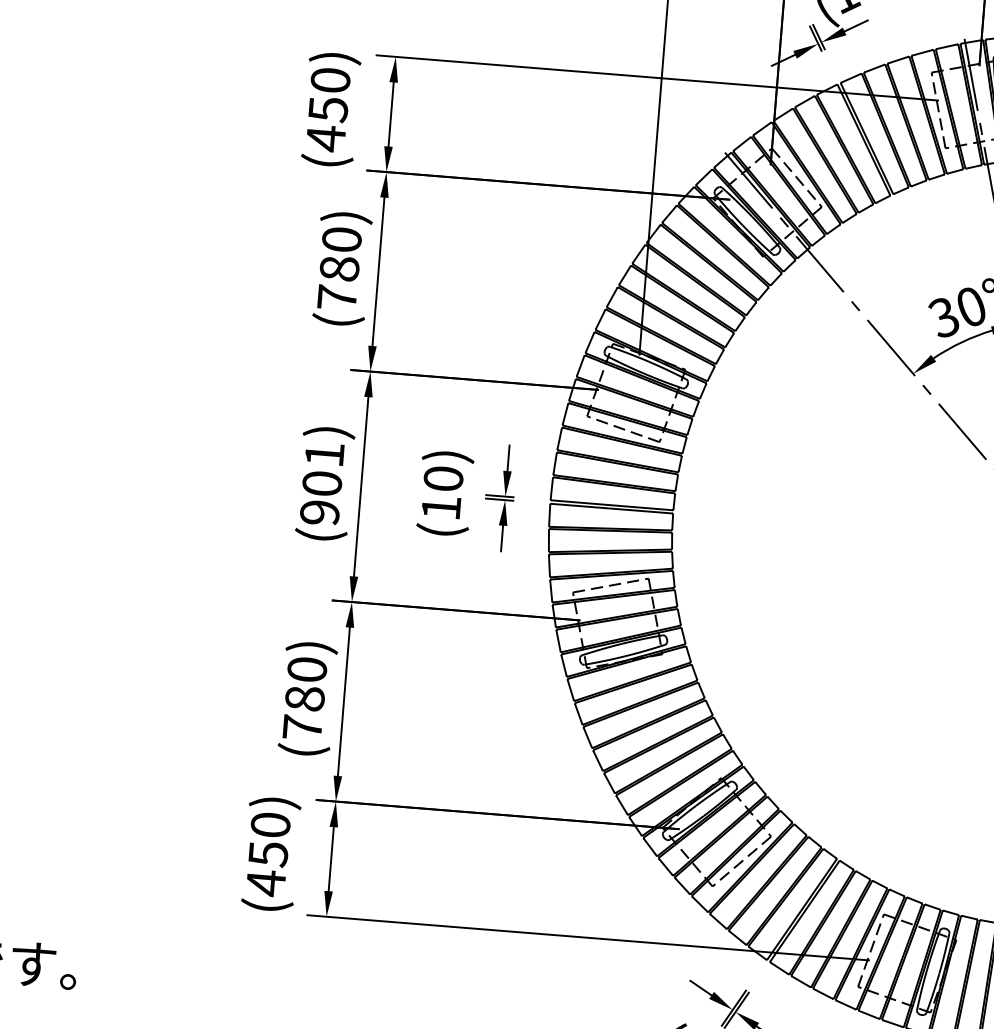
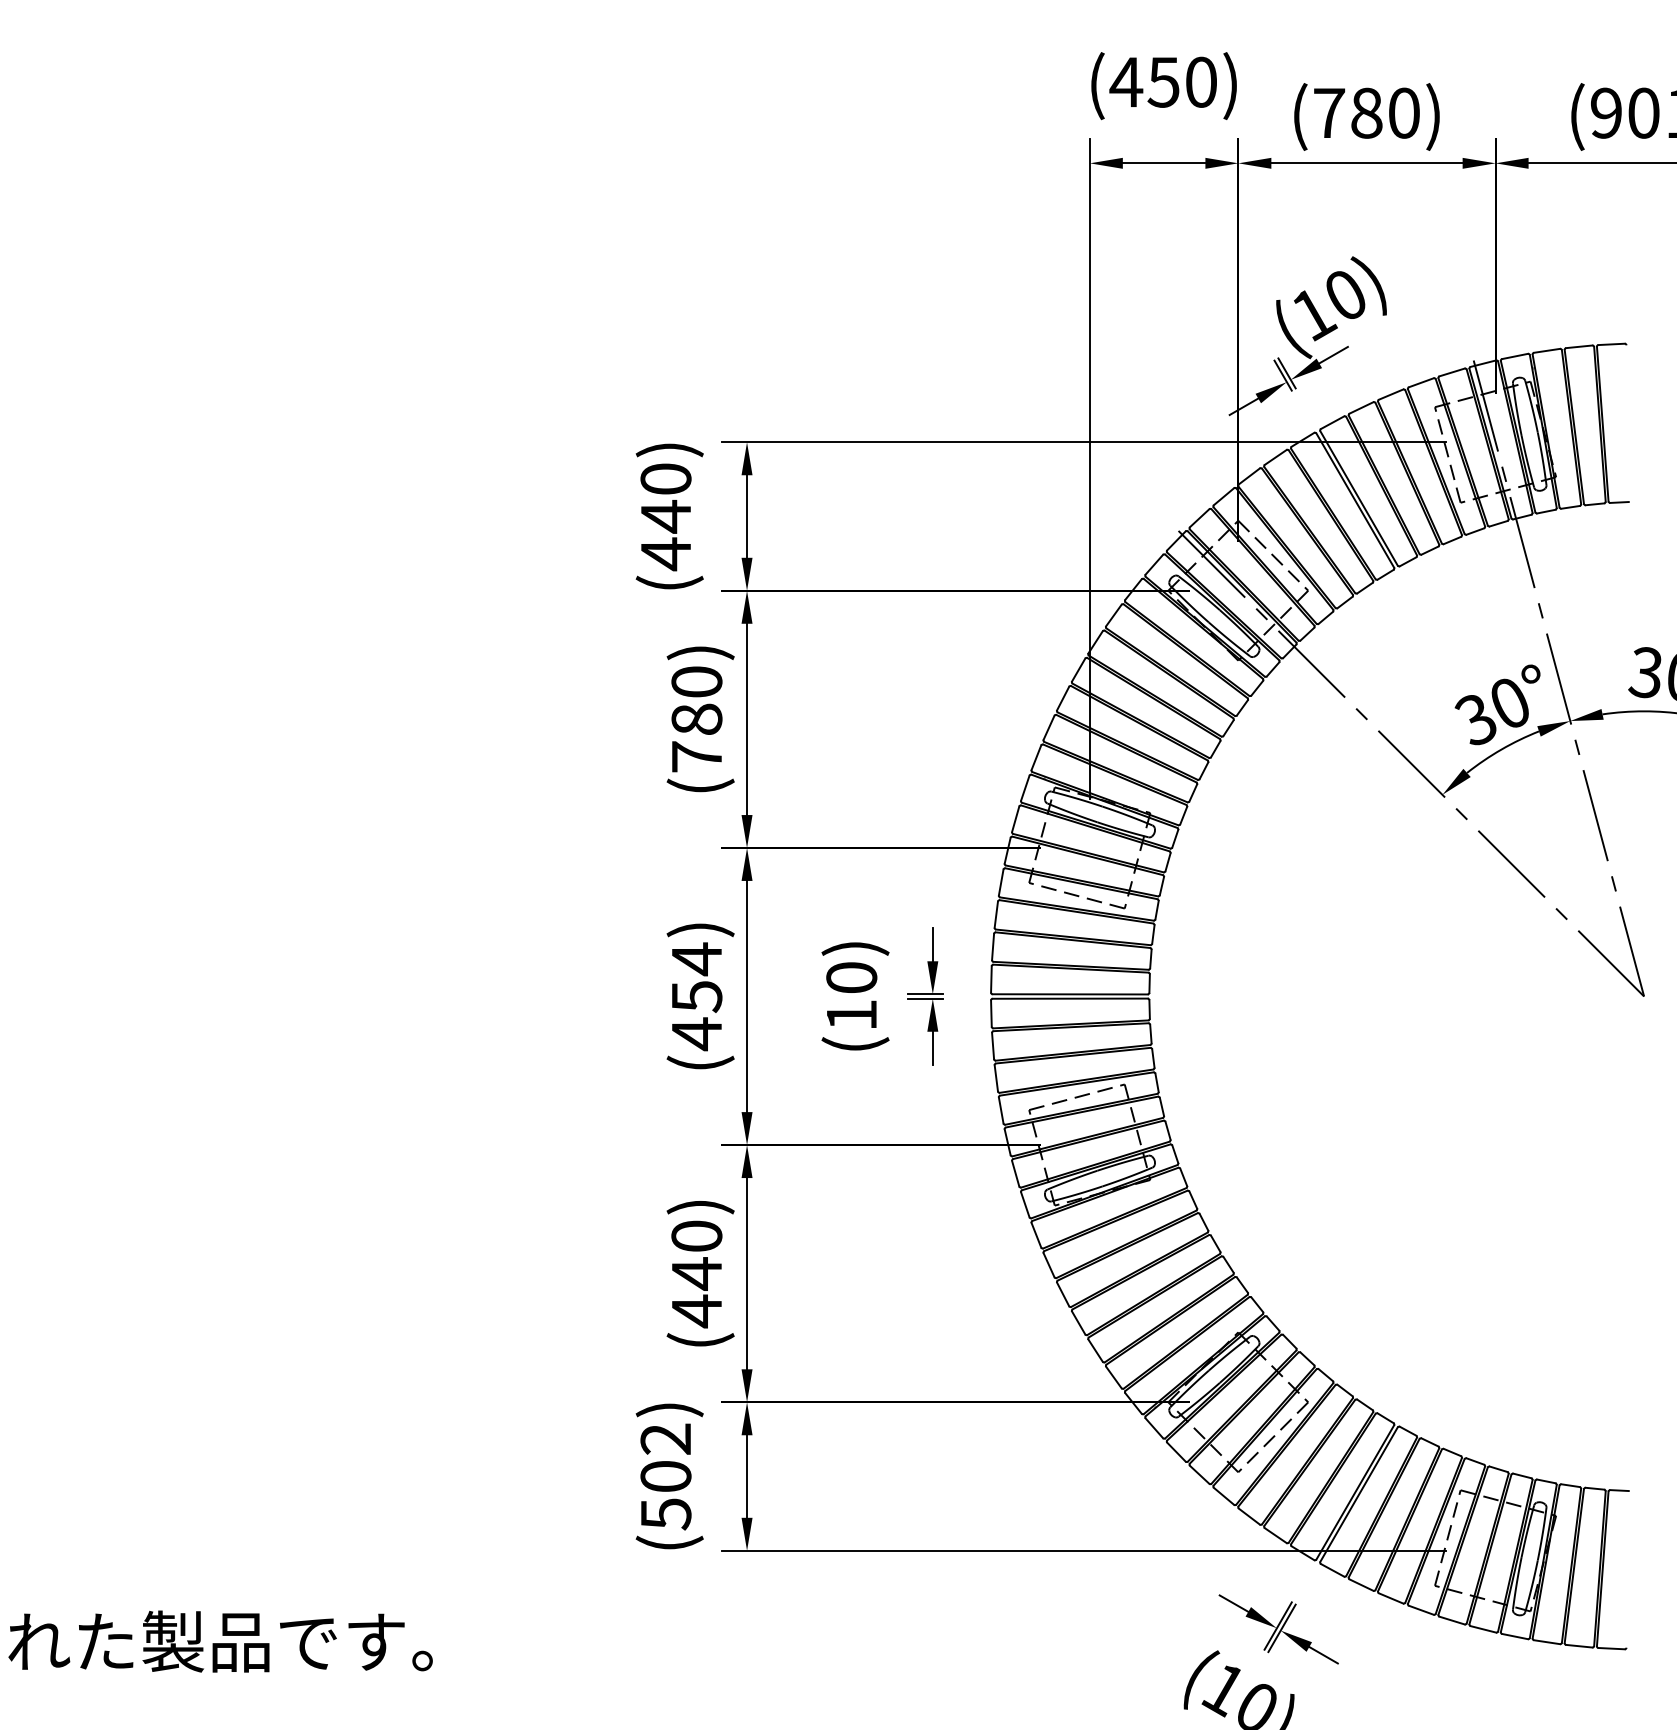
text: (328, 109) -> (666, 516), (450) -> (440)
text: (321, 483) -> (696, 996), (901) -> (454)
text: (303, 713) -> (696, 1292), (780) -> (440)
text: (267, 854) -> (665, 1477), (450) -> (502)

